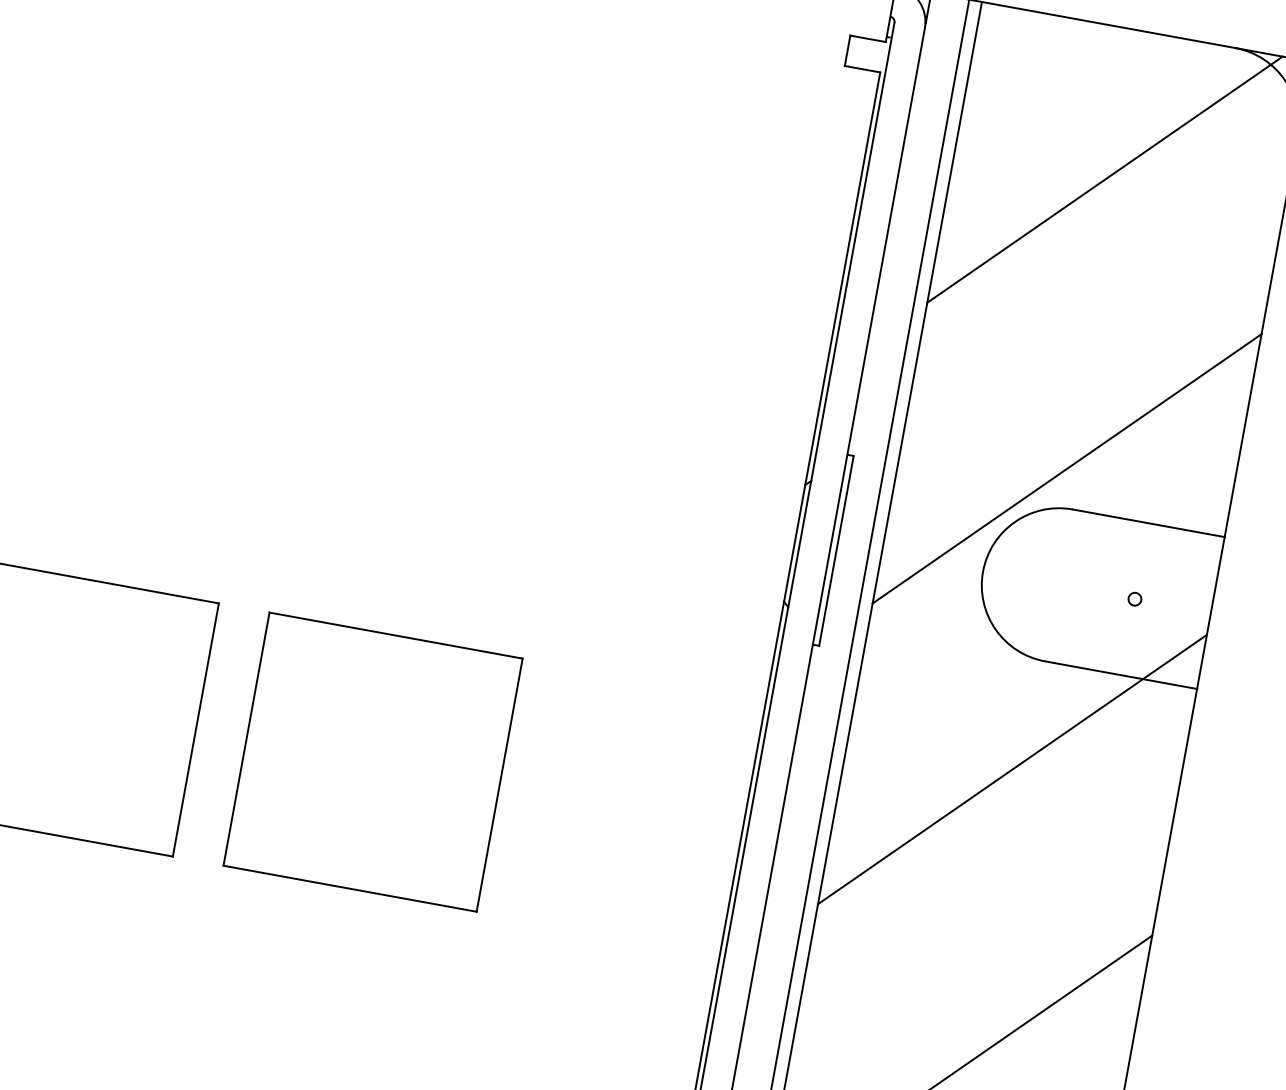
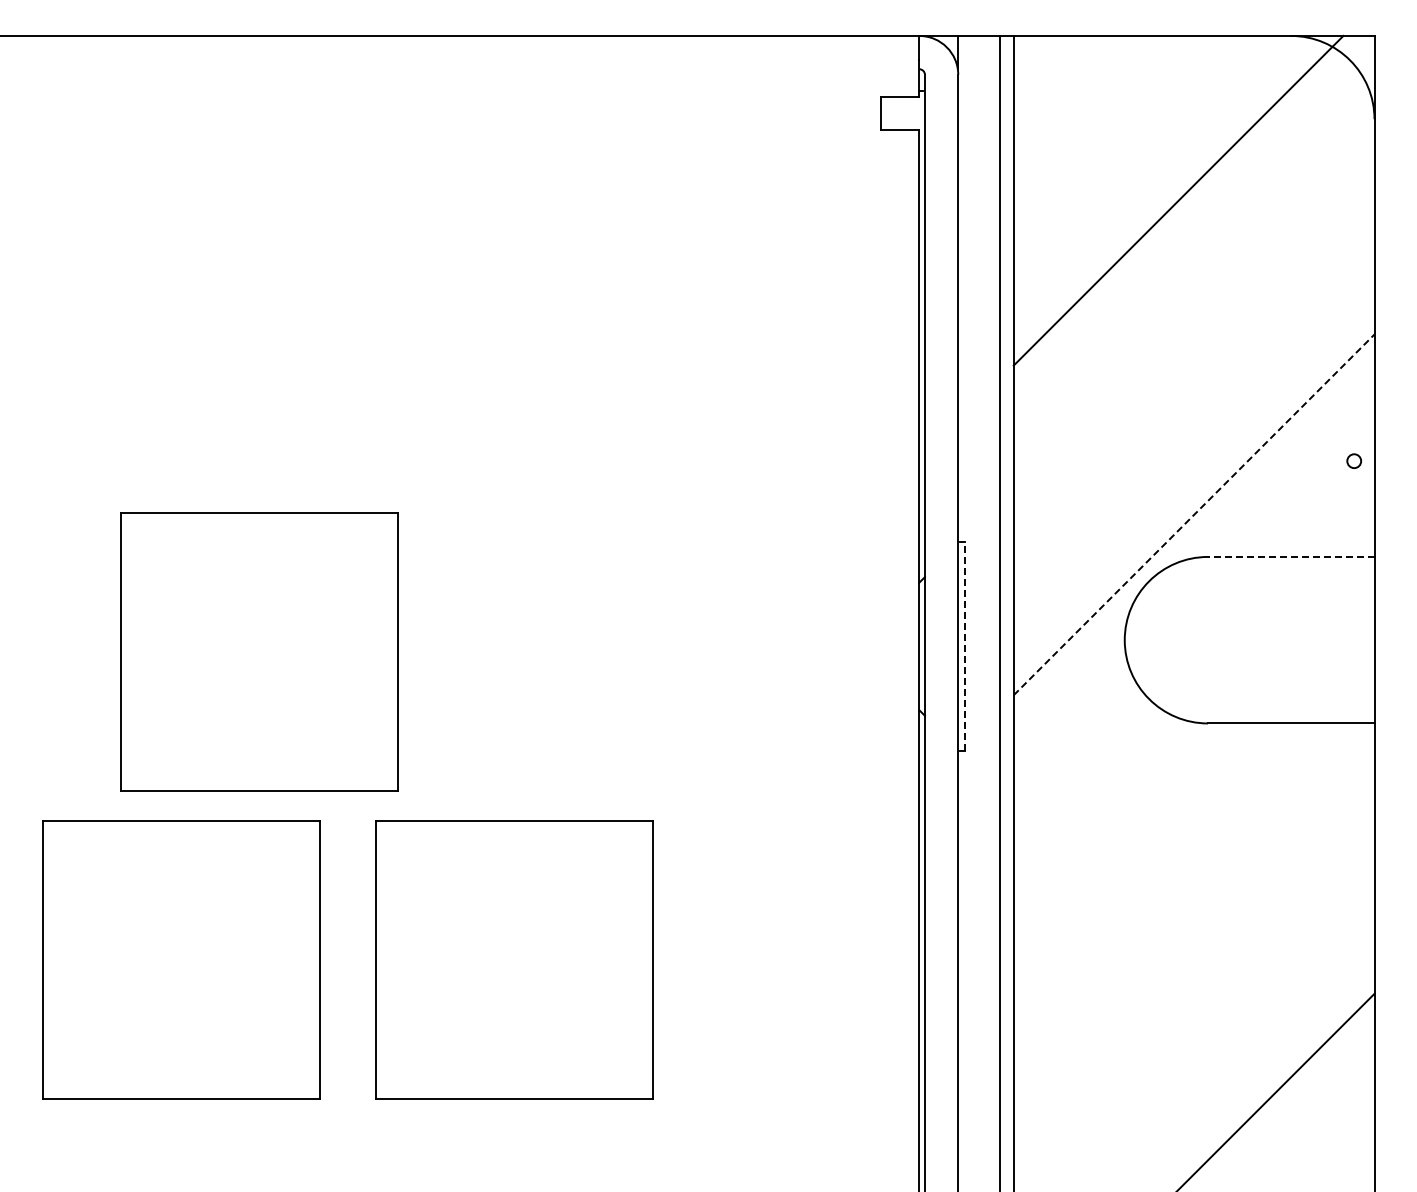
part: (191, 438) -> (259, 651), added
line: (1067, 468) -> (1194, 514), solid -> dashed
line: (1148, 522) -> (1290, 556), solid -> dashed
line: (836, 550) -> (965, 645), solid -> dashed
circle: (1135, 598) -> (1354, 460), moved
line: (1011, 769) -> (1193, 844), removed

